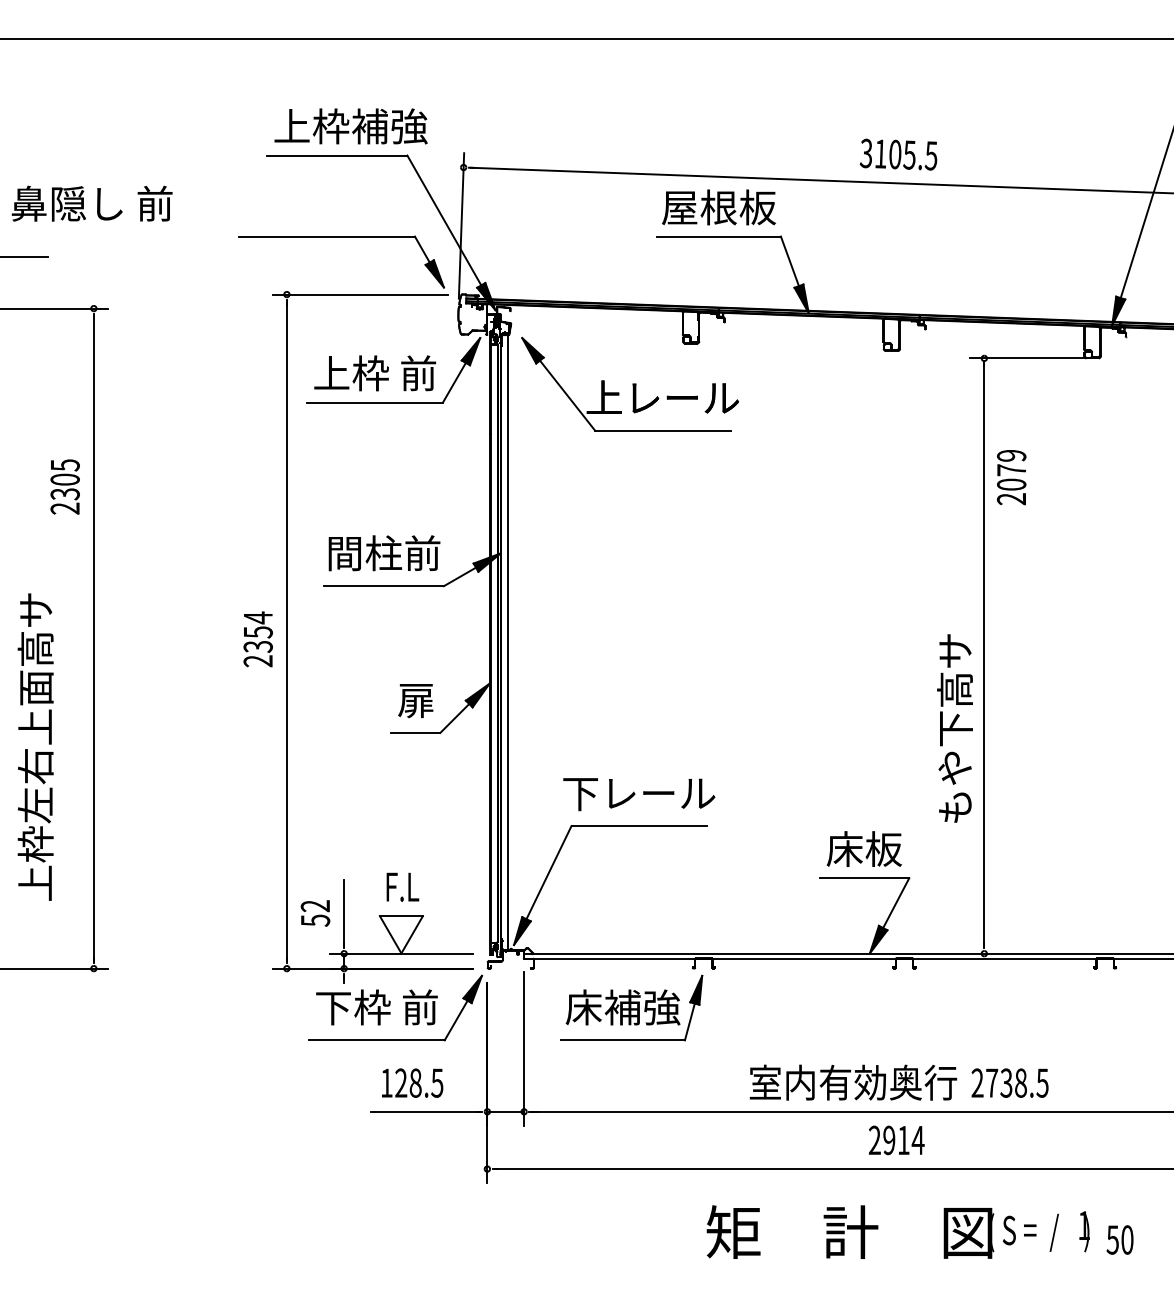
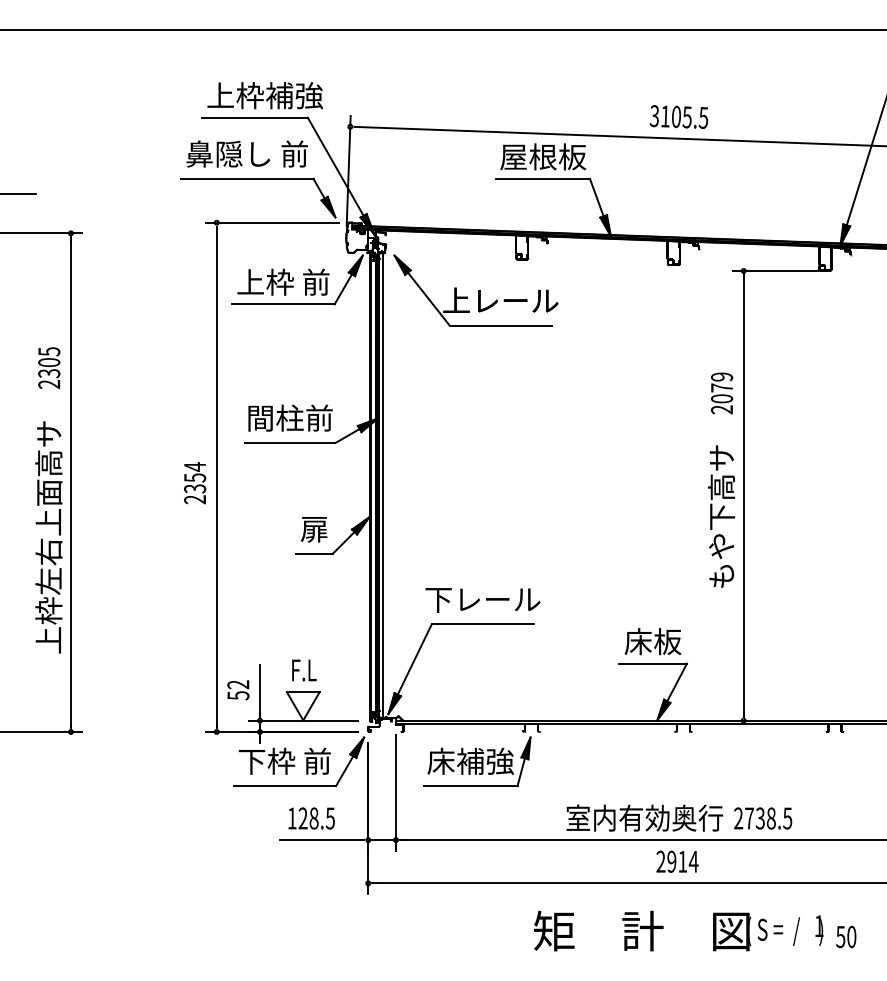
text: (91, 203) -> (246, 153), moved
text: (1011, 477) -> (721, 393), moved
text: (954, 728) -> (721, 516), moved
text: (35, 746) -> (48, 536), moved

